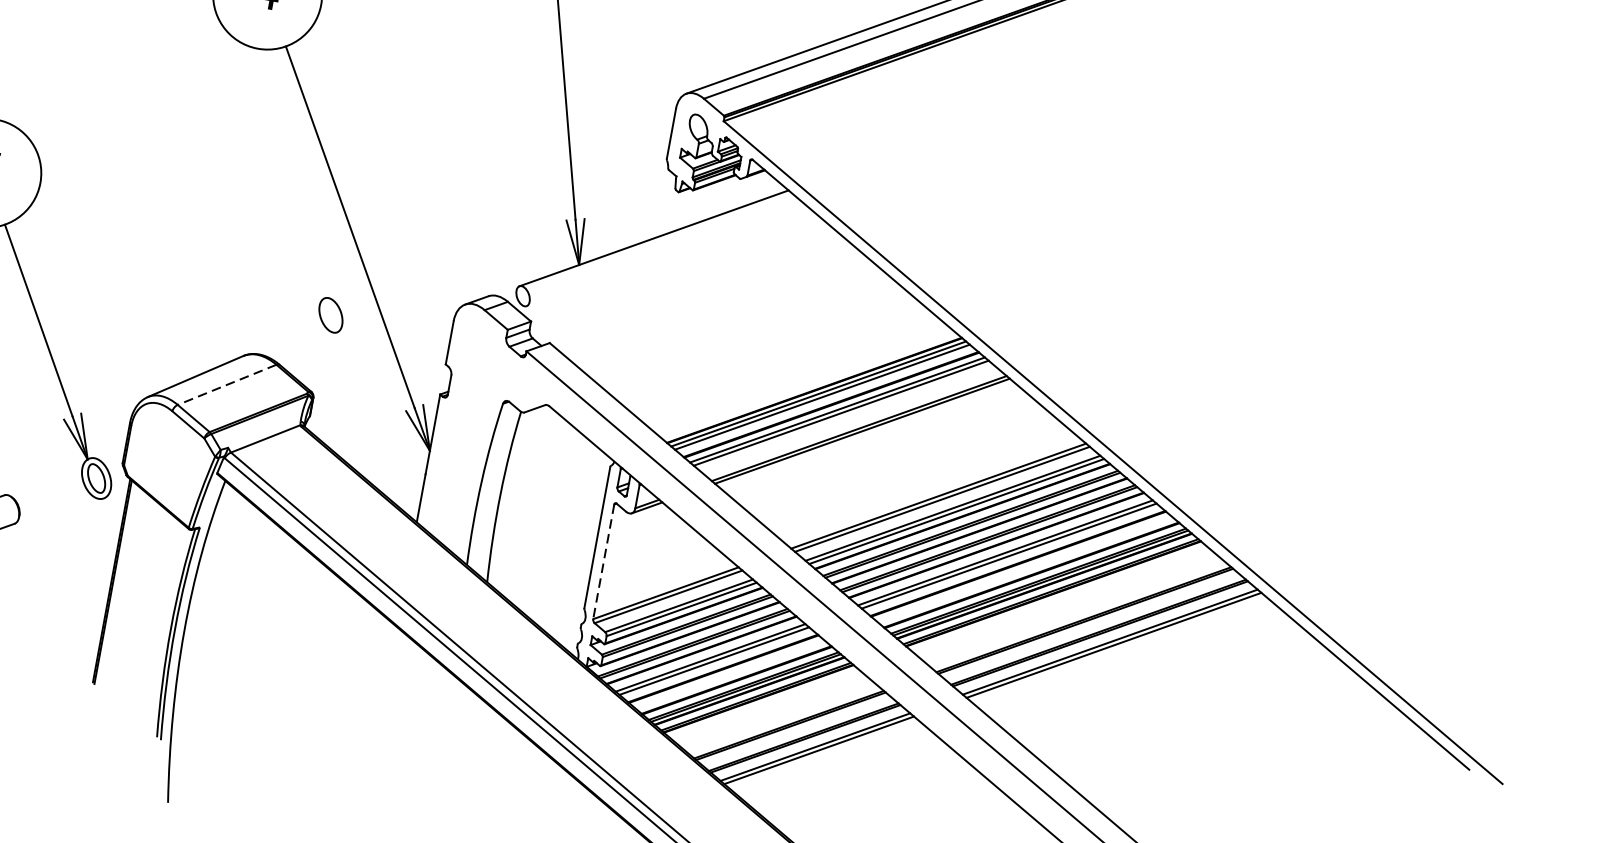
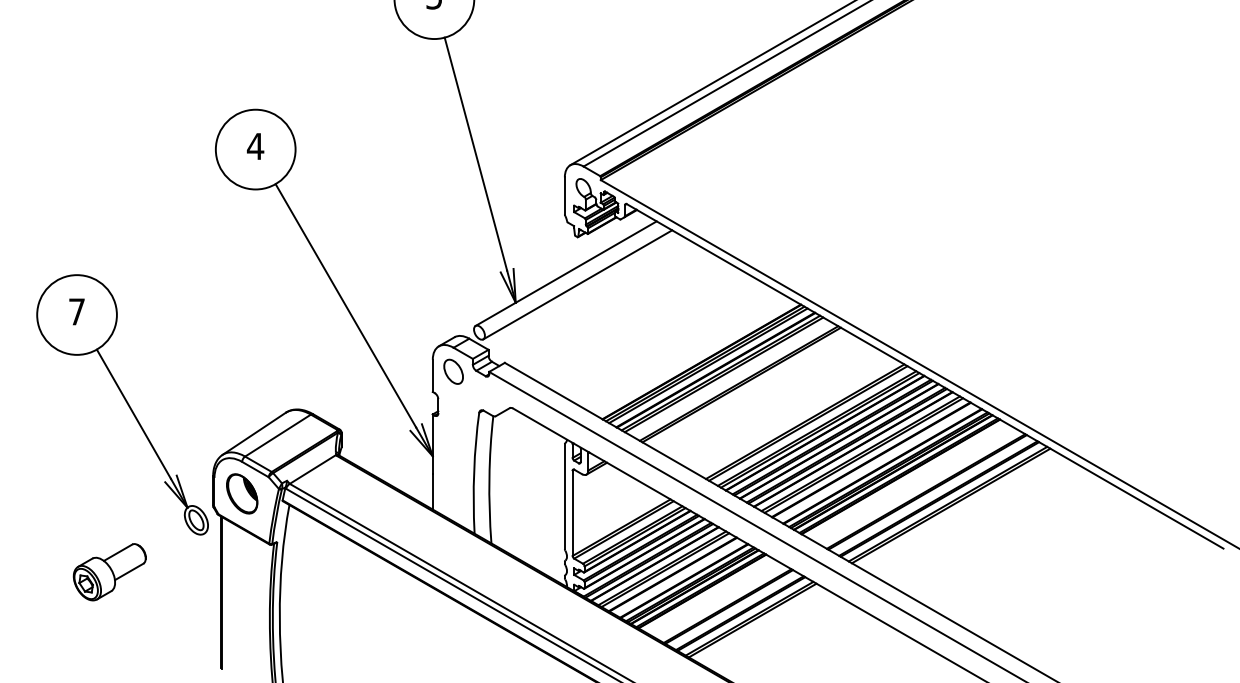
line: (666, 255) -> (577, 284), added
part: (330, 314) -> (453, 371), moved
line: (226, 384) -> (277, 435), dashed -> solid
part: (165, 453) -> (242, 493), added
line: (603, 562) -> (572, 513), dashed -> solid

